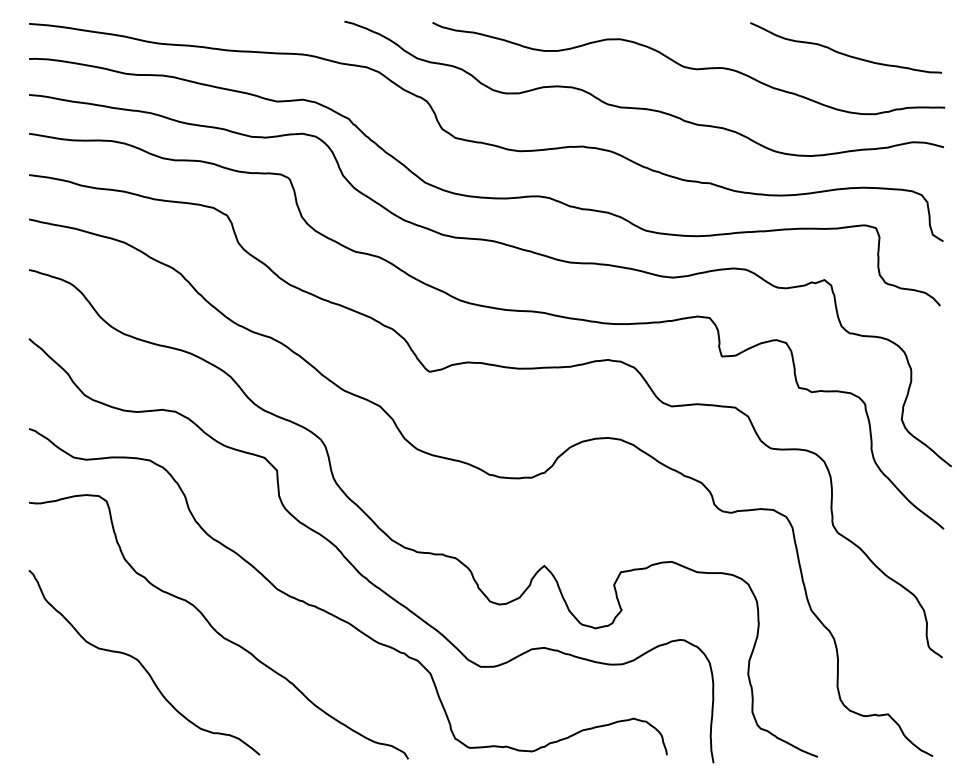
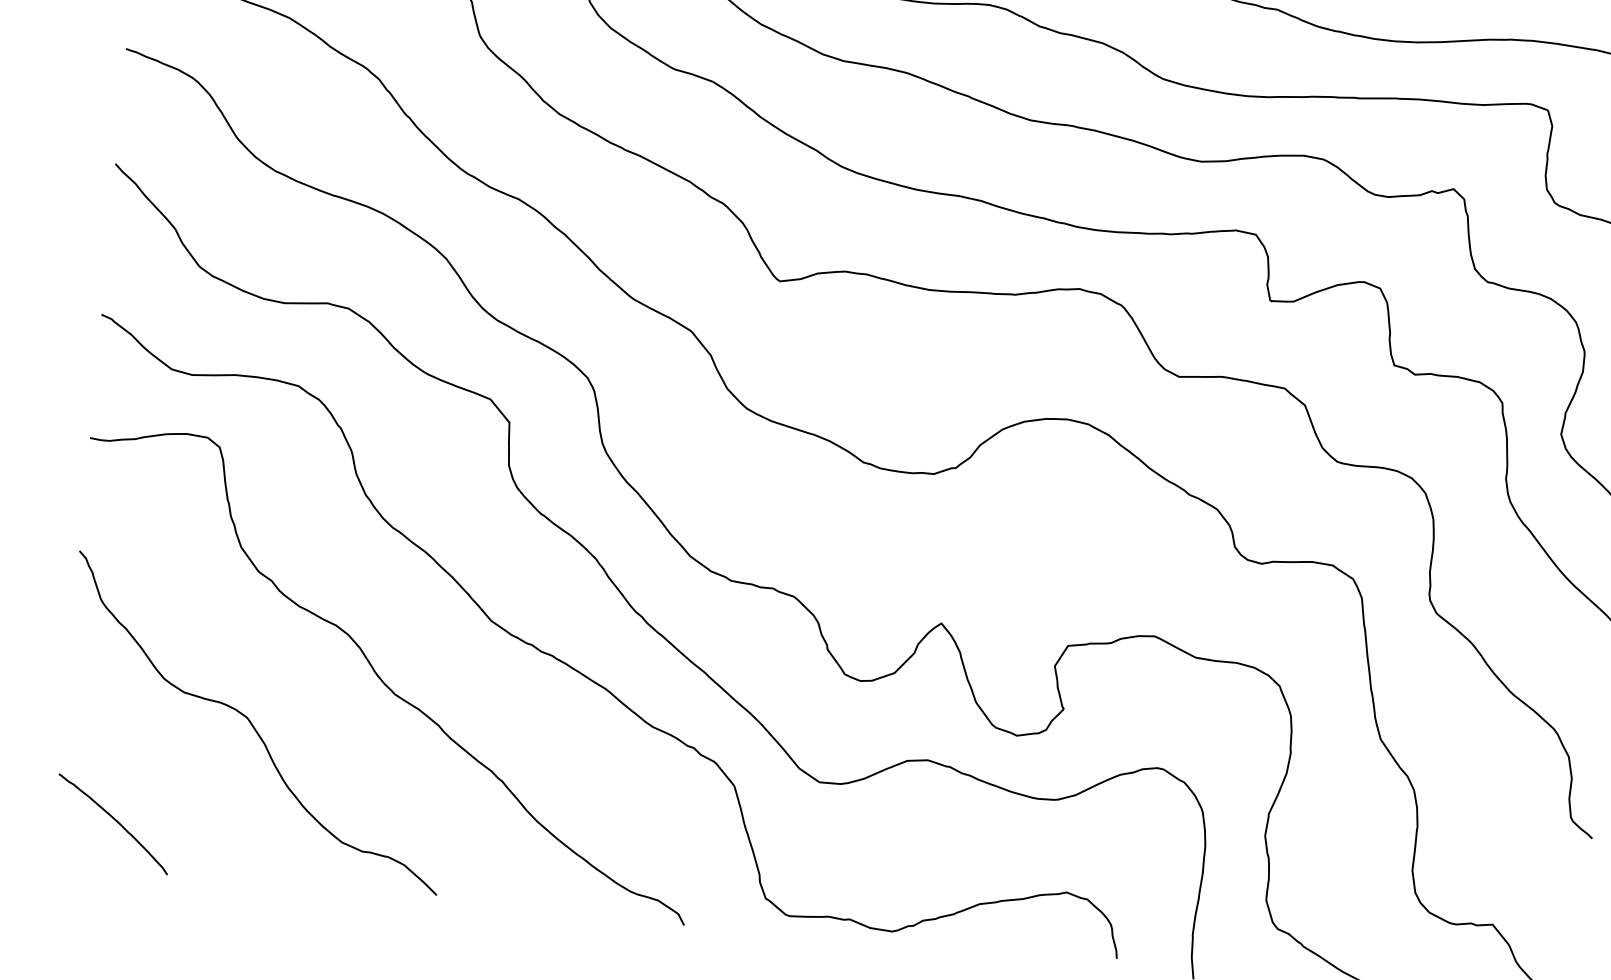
curve: (64, 728) -> (114, 820), added

